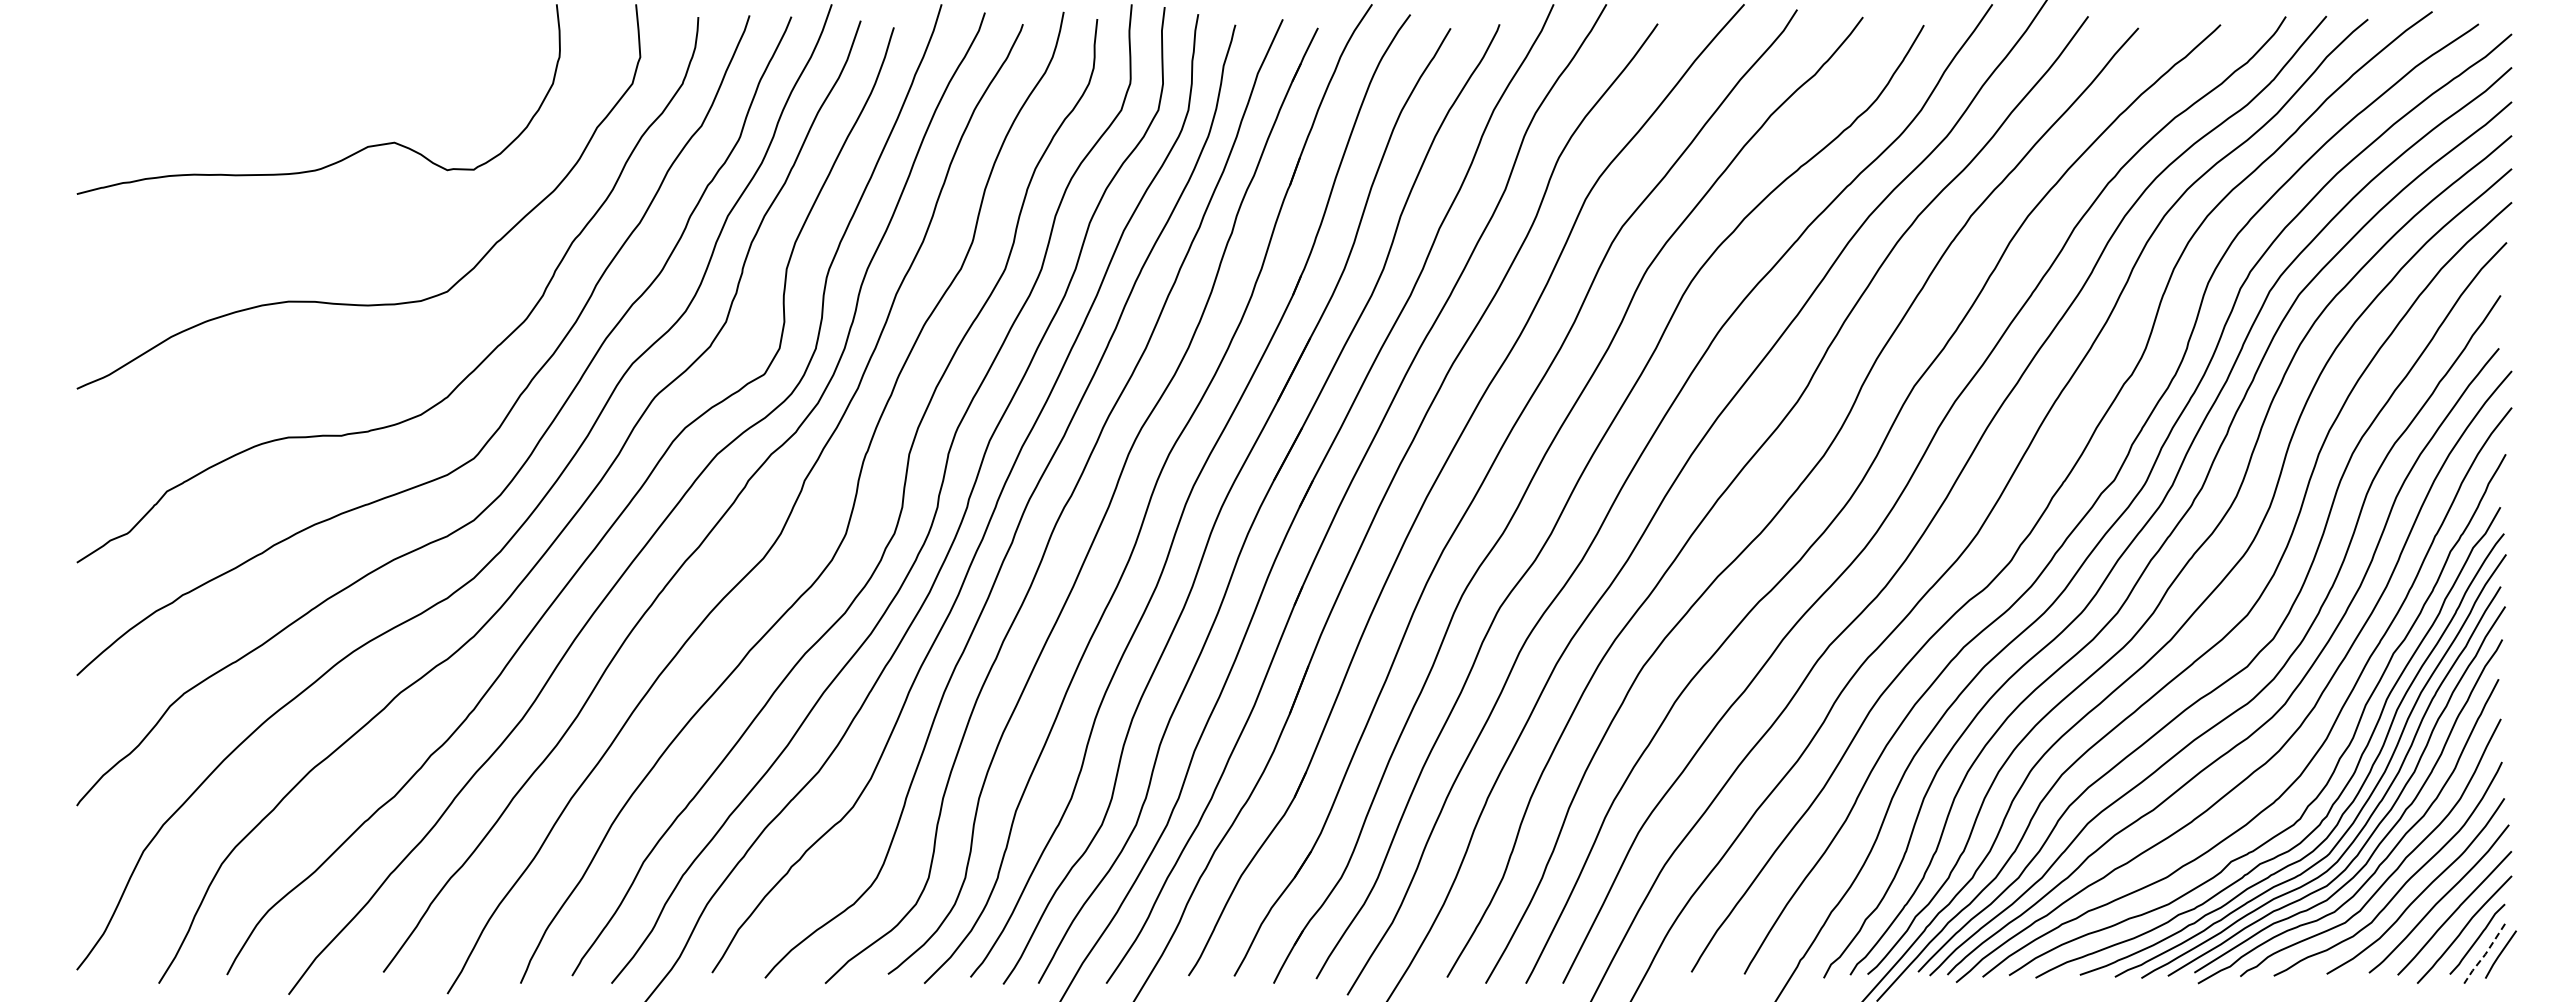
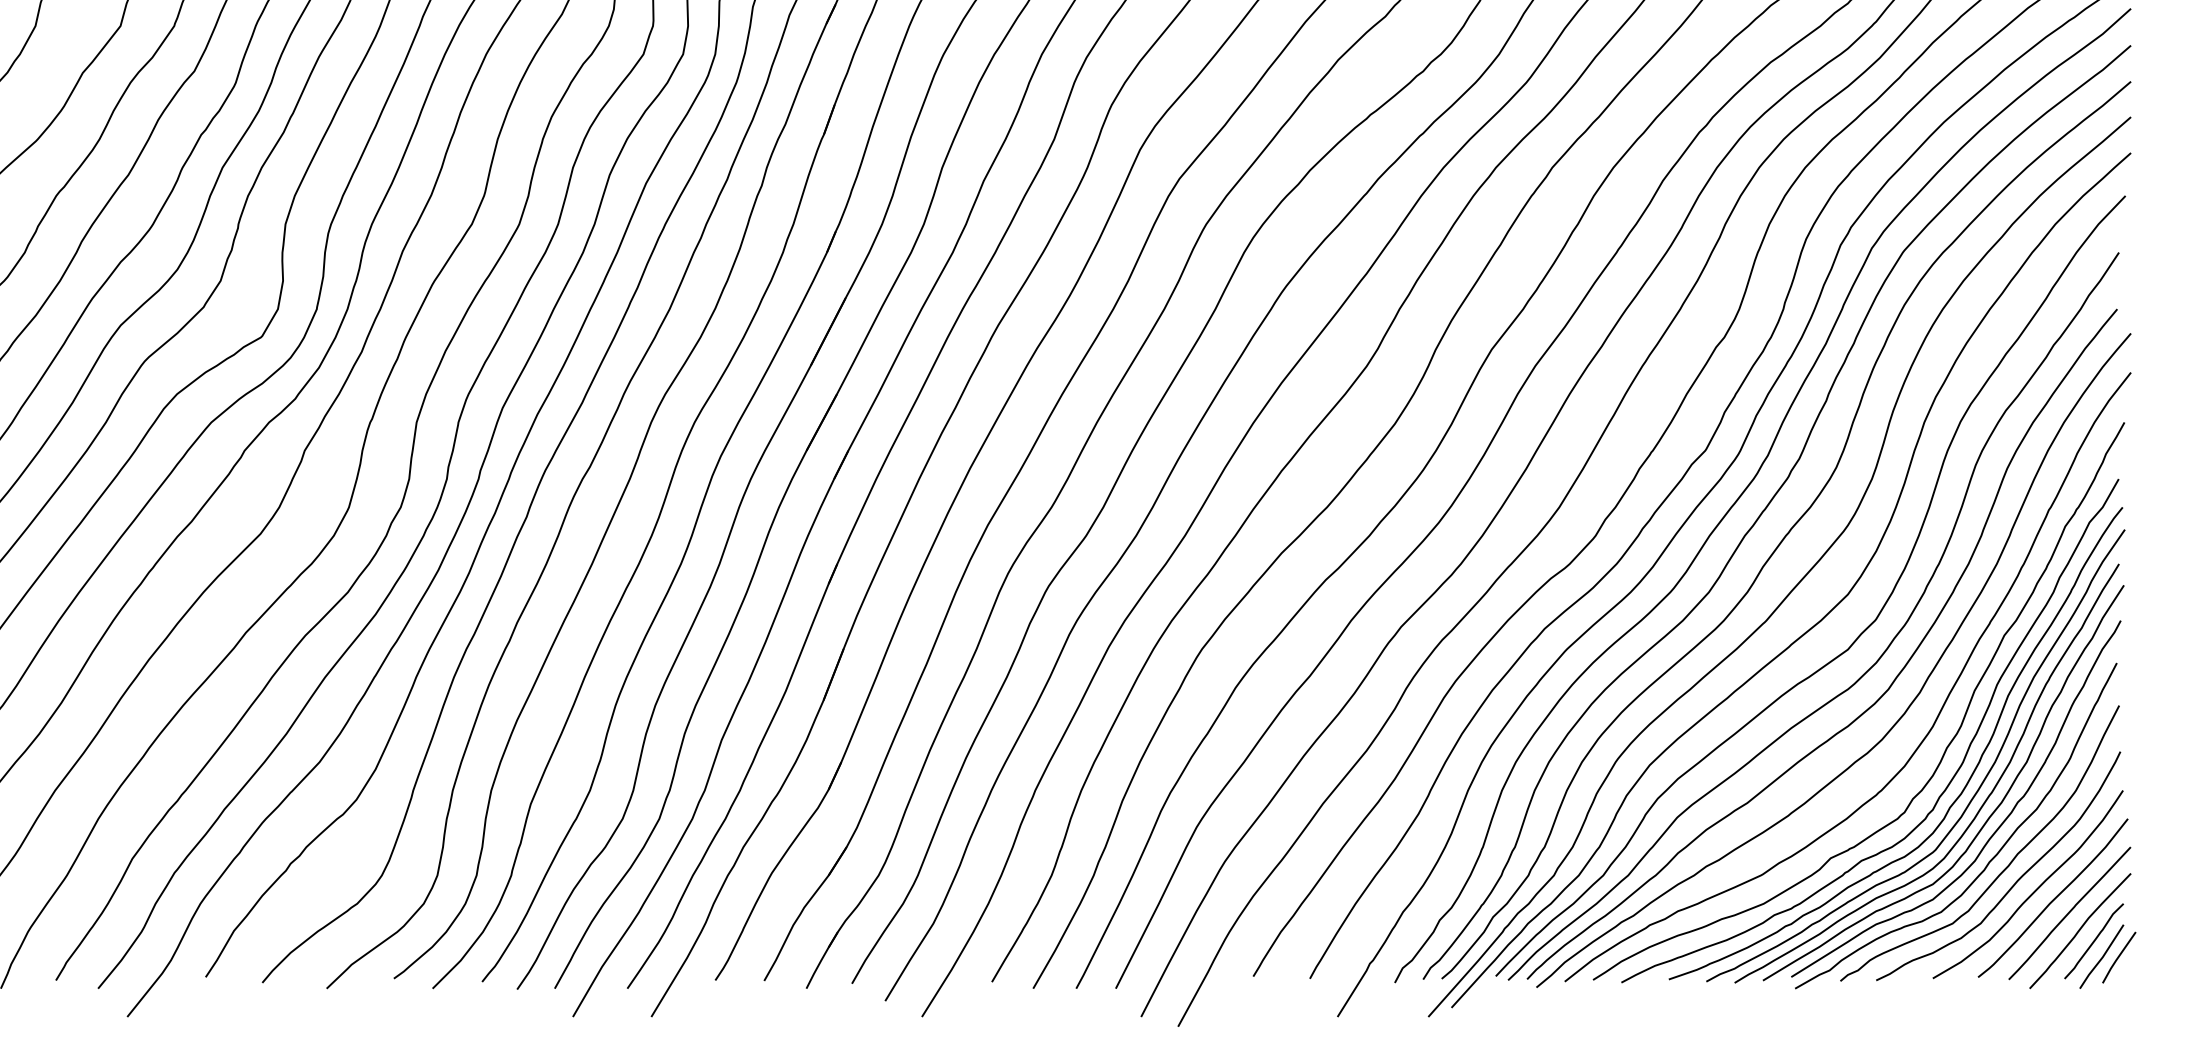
line: (2485, 954) -> (2102, 957), dashed -> solid

